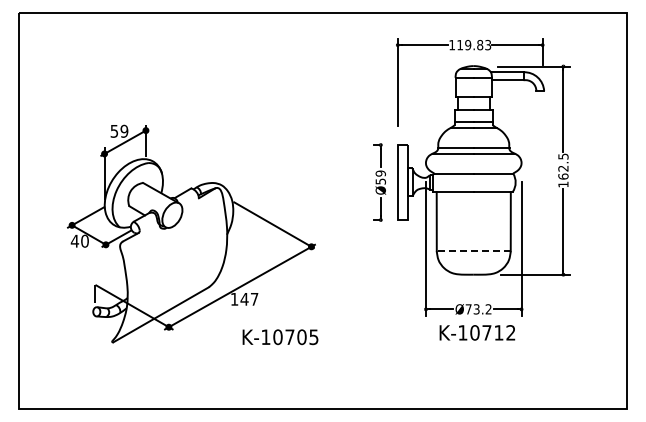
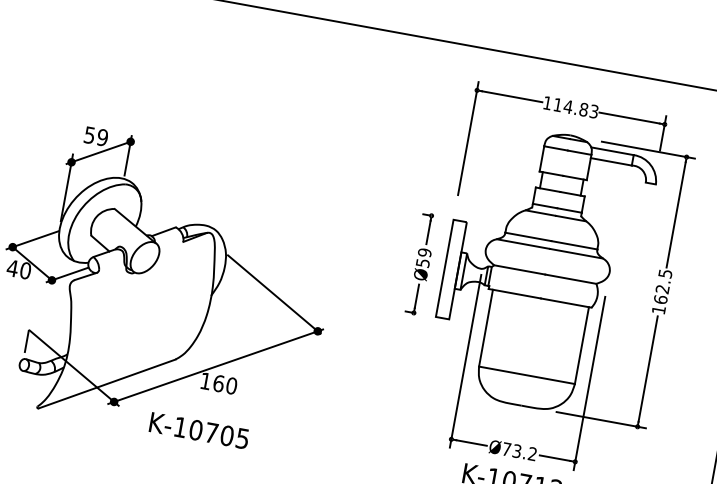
text: (467, 45) -> (567, 107), 119.83 -> 114.83
line: (473, 251) -> (526, 375), dashed -> solid
text: (249, 298) -> (225, 383), 147 -> 160
text: (280, 337) -> (199, 431), moved

